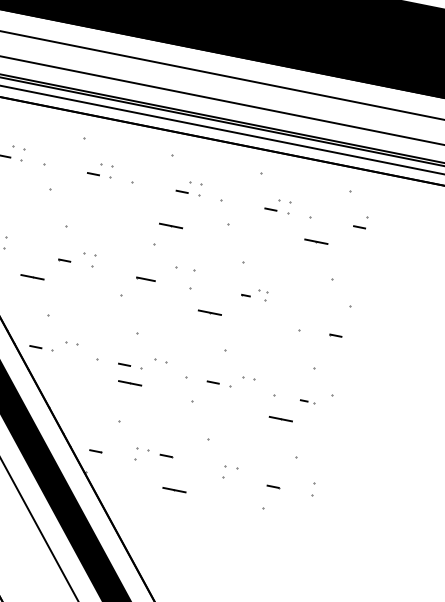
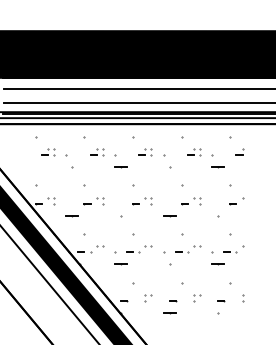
line: (170, 226) -> (120, 167), moved
part: (165, 276) -> (142, 201), size x0.62
part: (255, 294) -> (191, 201), size x1.43
part: (333, 336) -> (232, 204), moved
line: (129, 383) -> (120, 264), moved
part: (307, 401) -> (230, 252), size x1.67
part: (167, 457) -> (173, 301), moved

